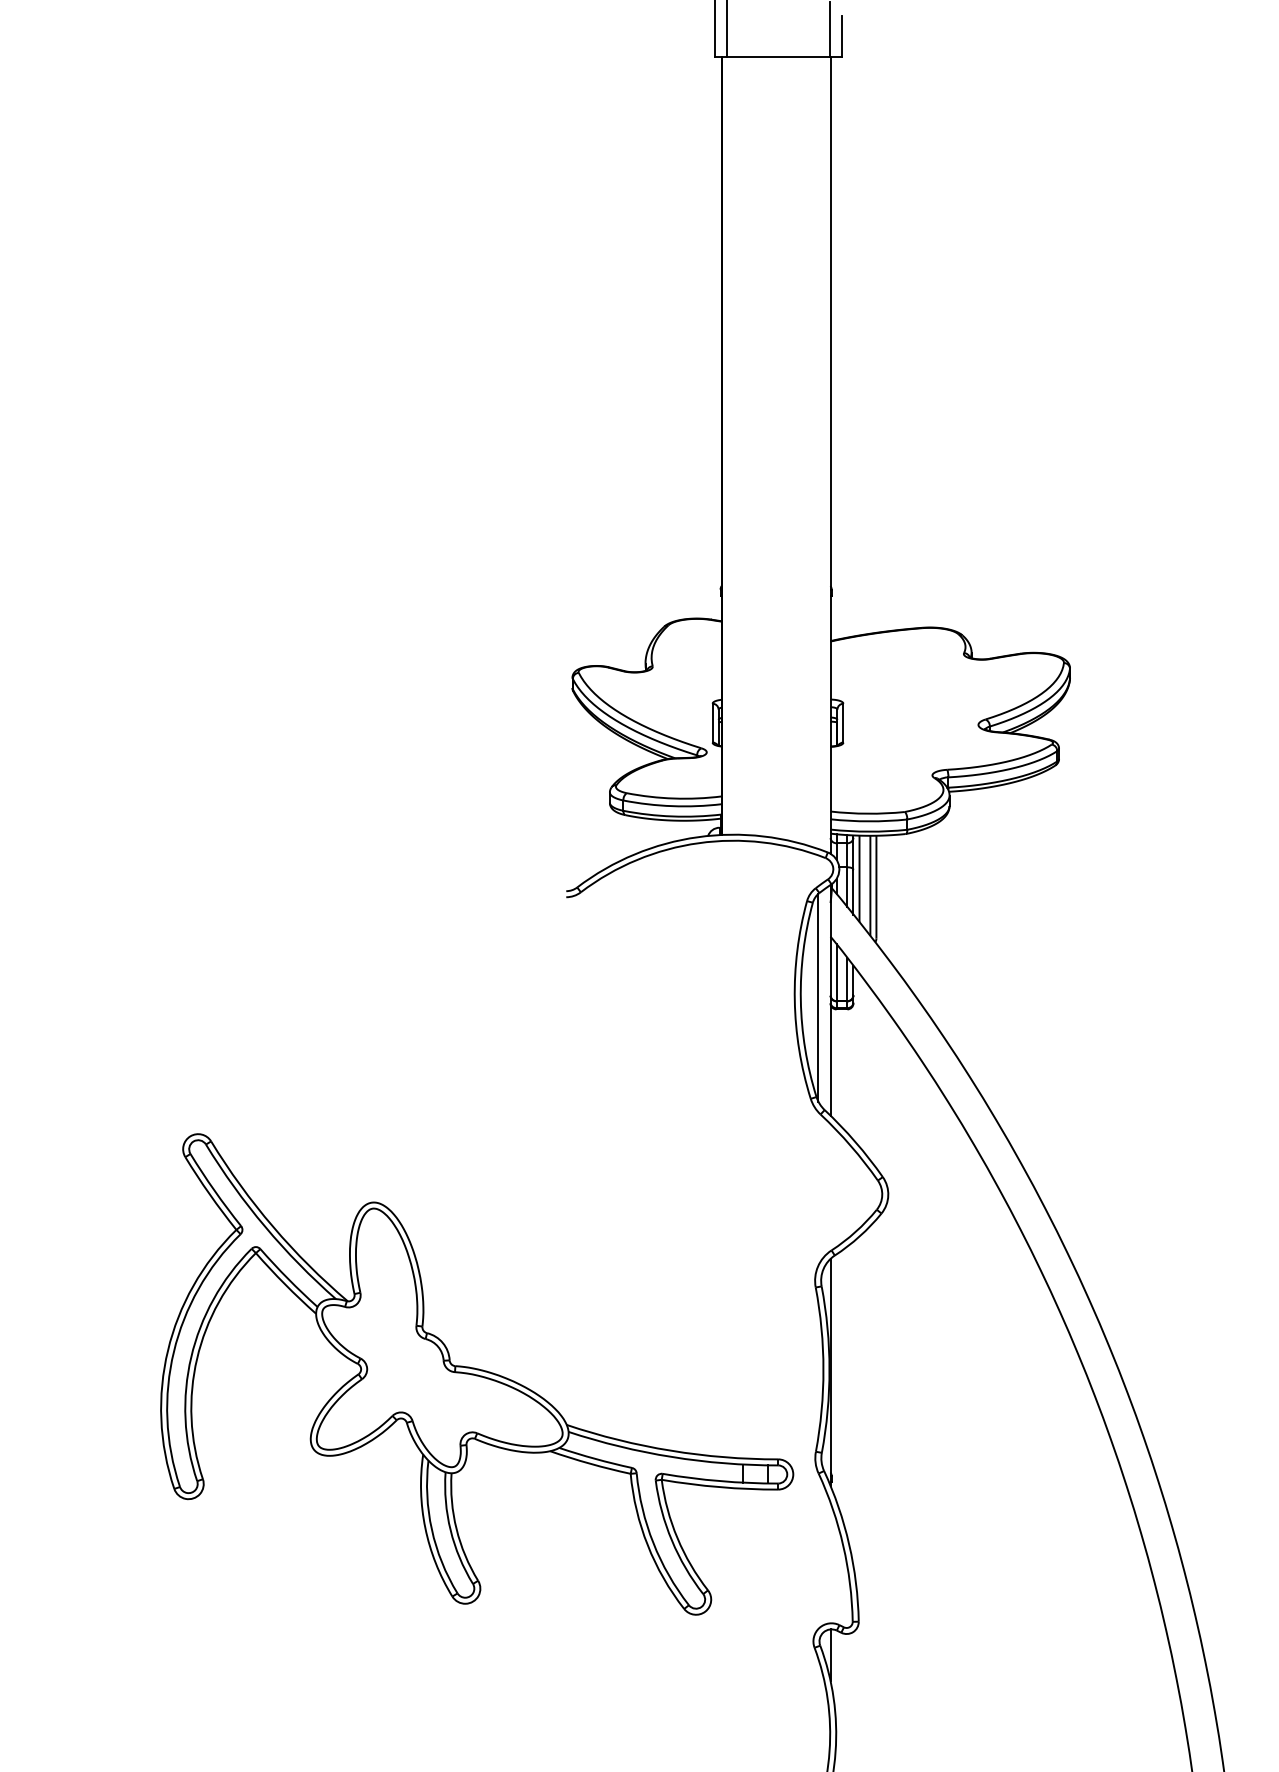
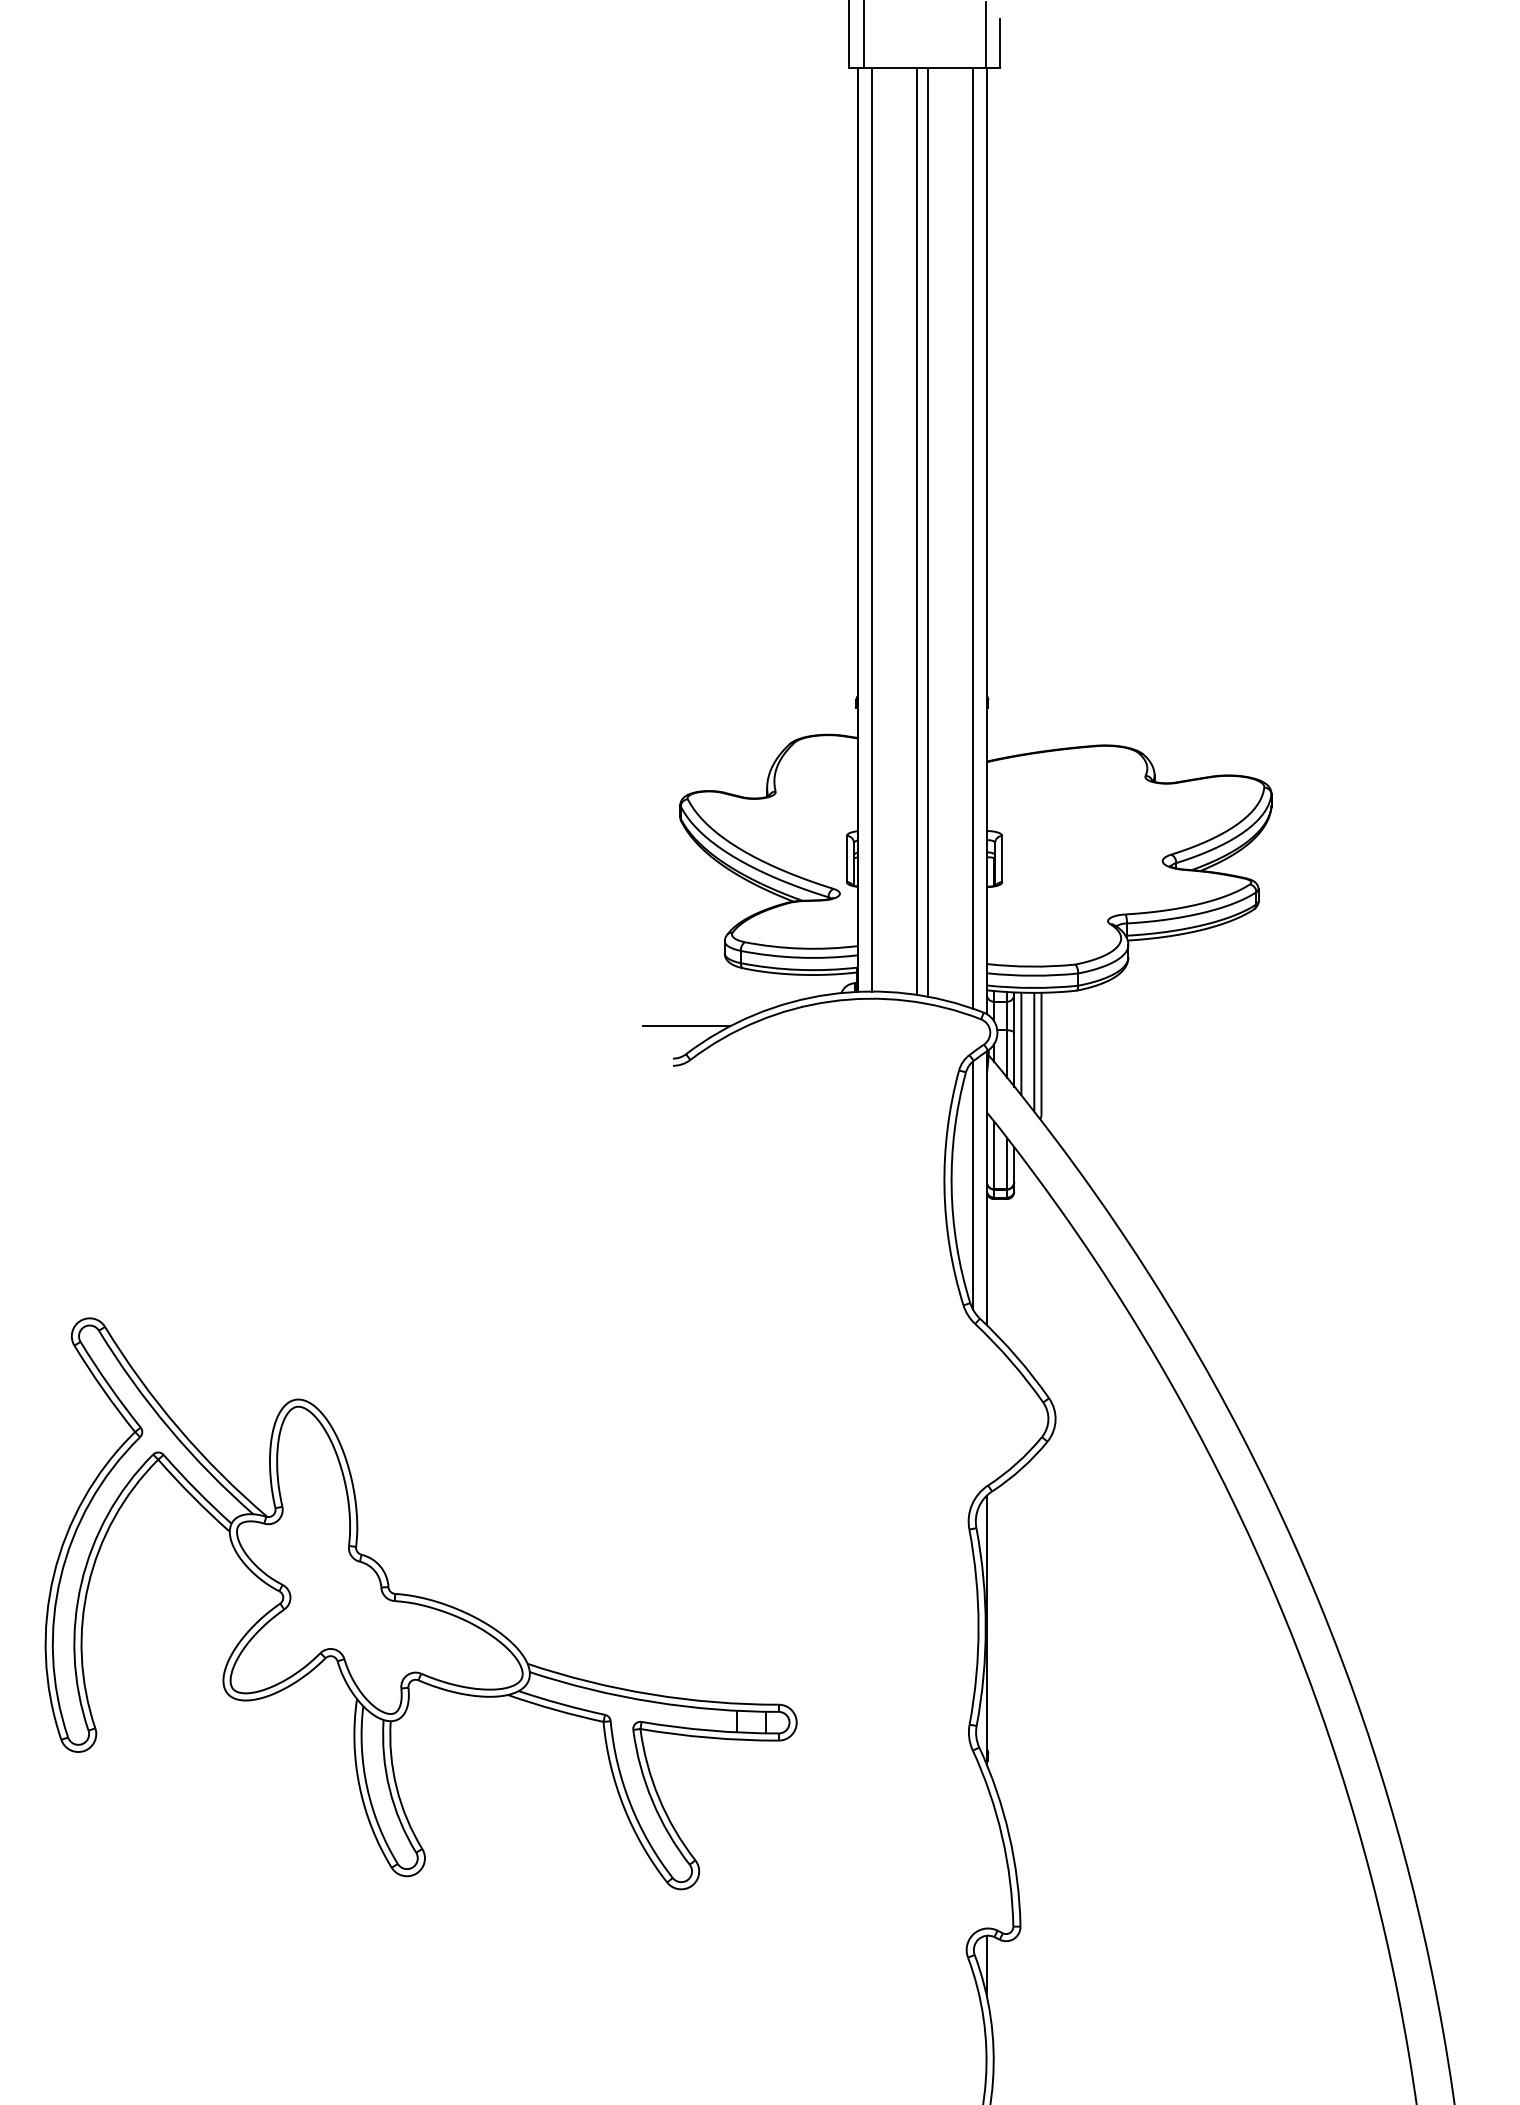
line: (734, 445) -> (872, 529), added
line: (771, 446) -> (916, 530), added
line: (781, 447) -> (928, 531), added
line: (818, 452) -> (972, 537), added
line: (576, 864) -> (685, 1026), added
part: (476, 1374) -> (420, 1603), moved

